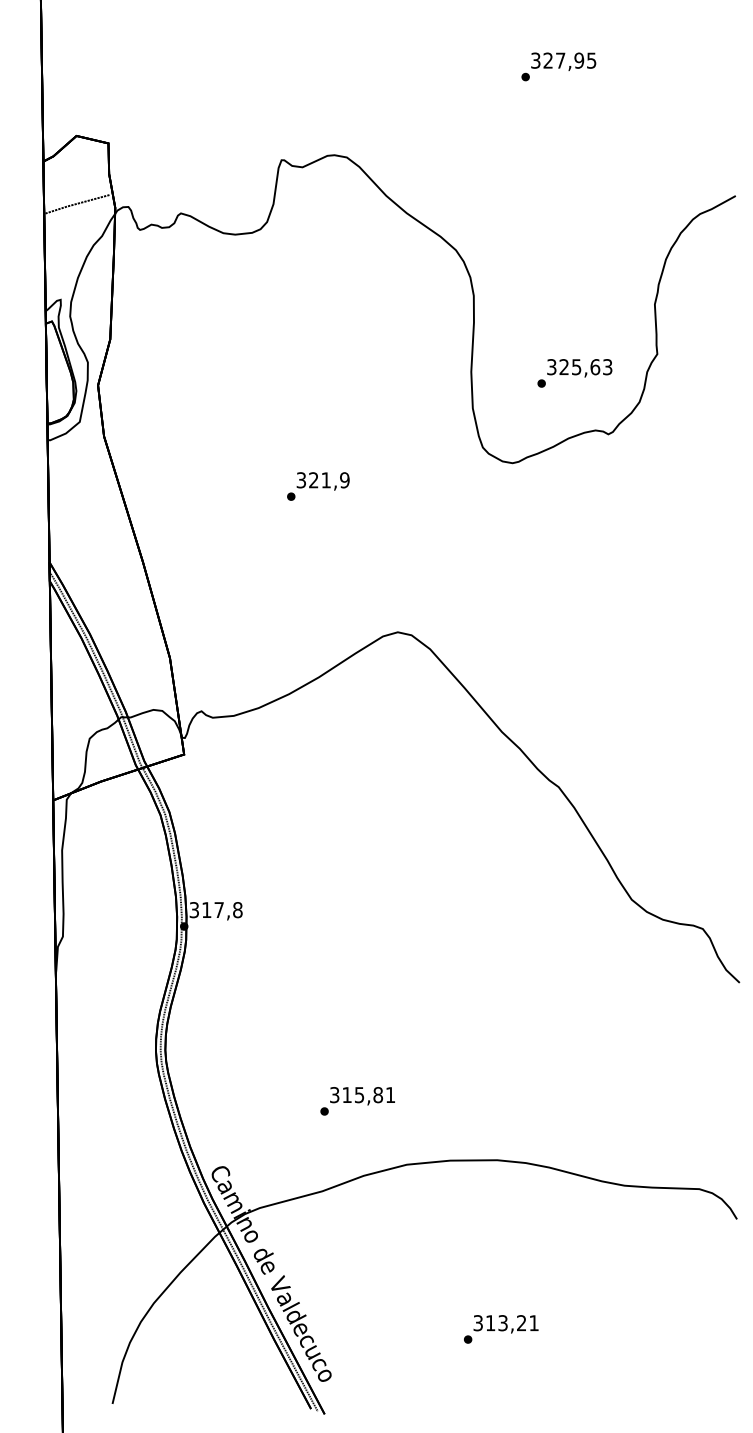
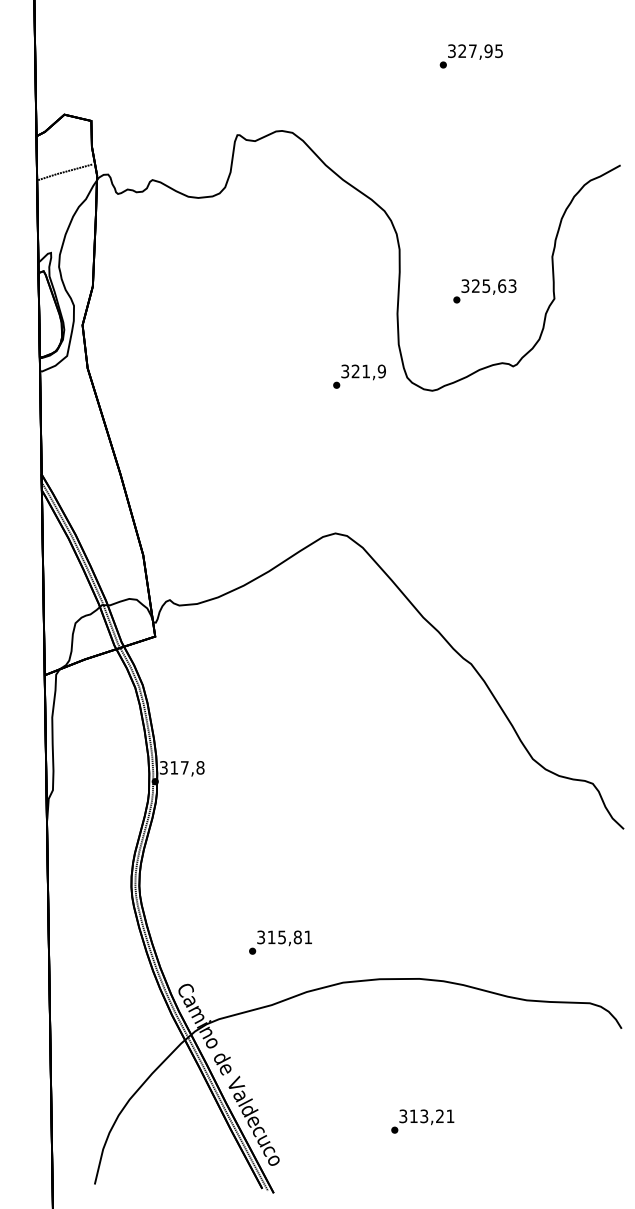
text: (574, 373) -> (484, 291), moved
text: (318, 486) -> (359, 376), moved
text: (357, 1101) -> (280, 942), moved

